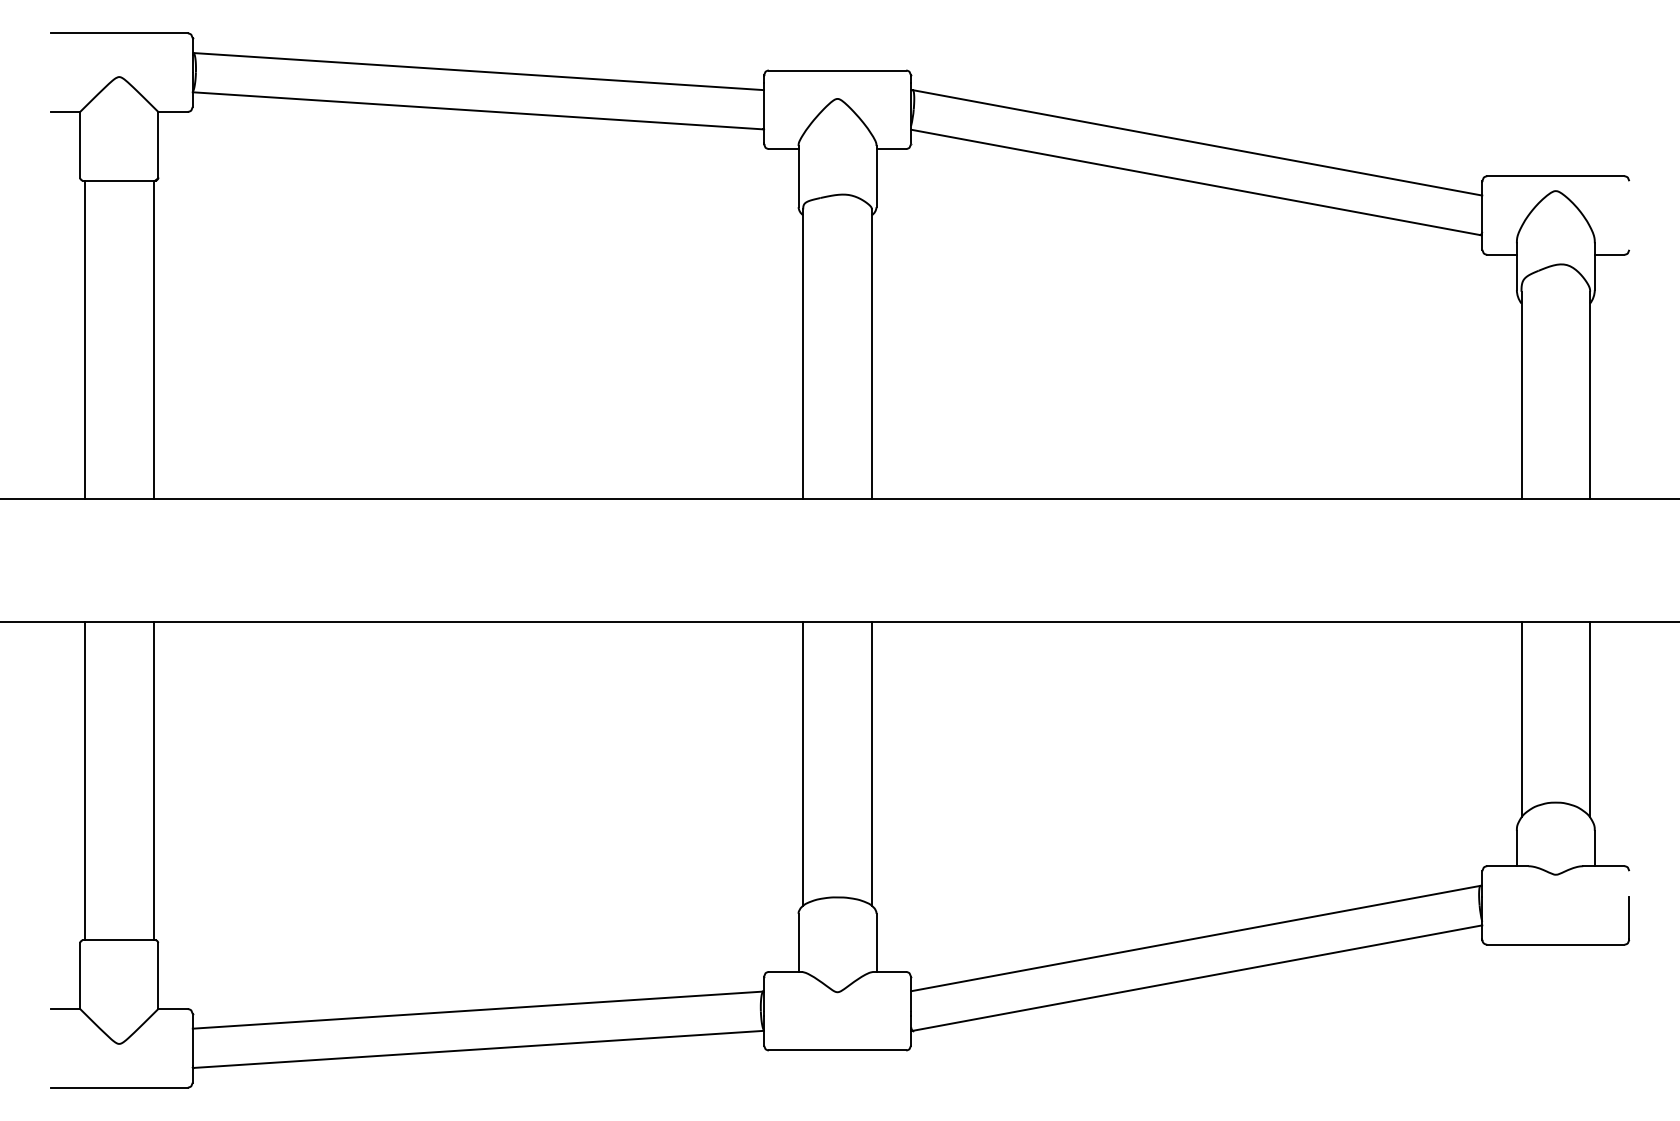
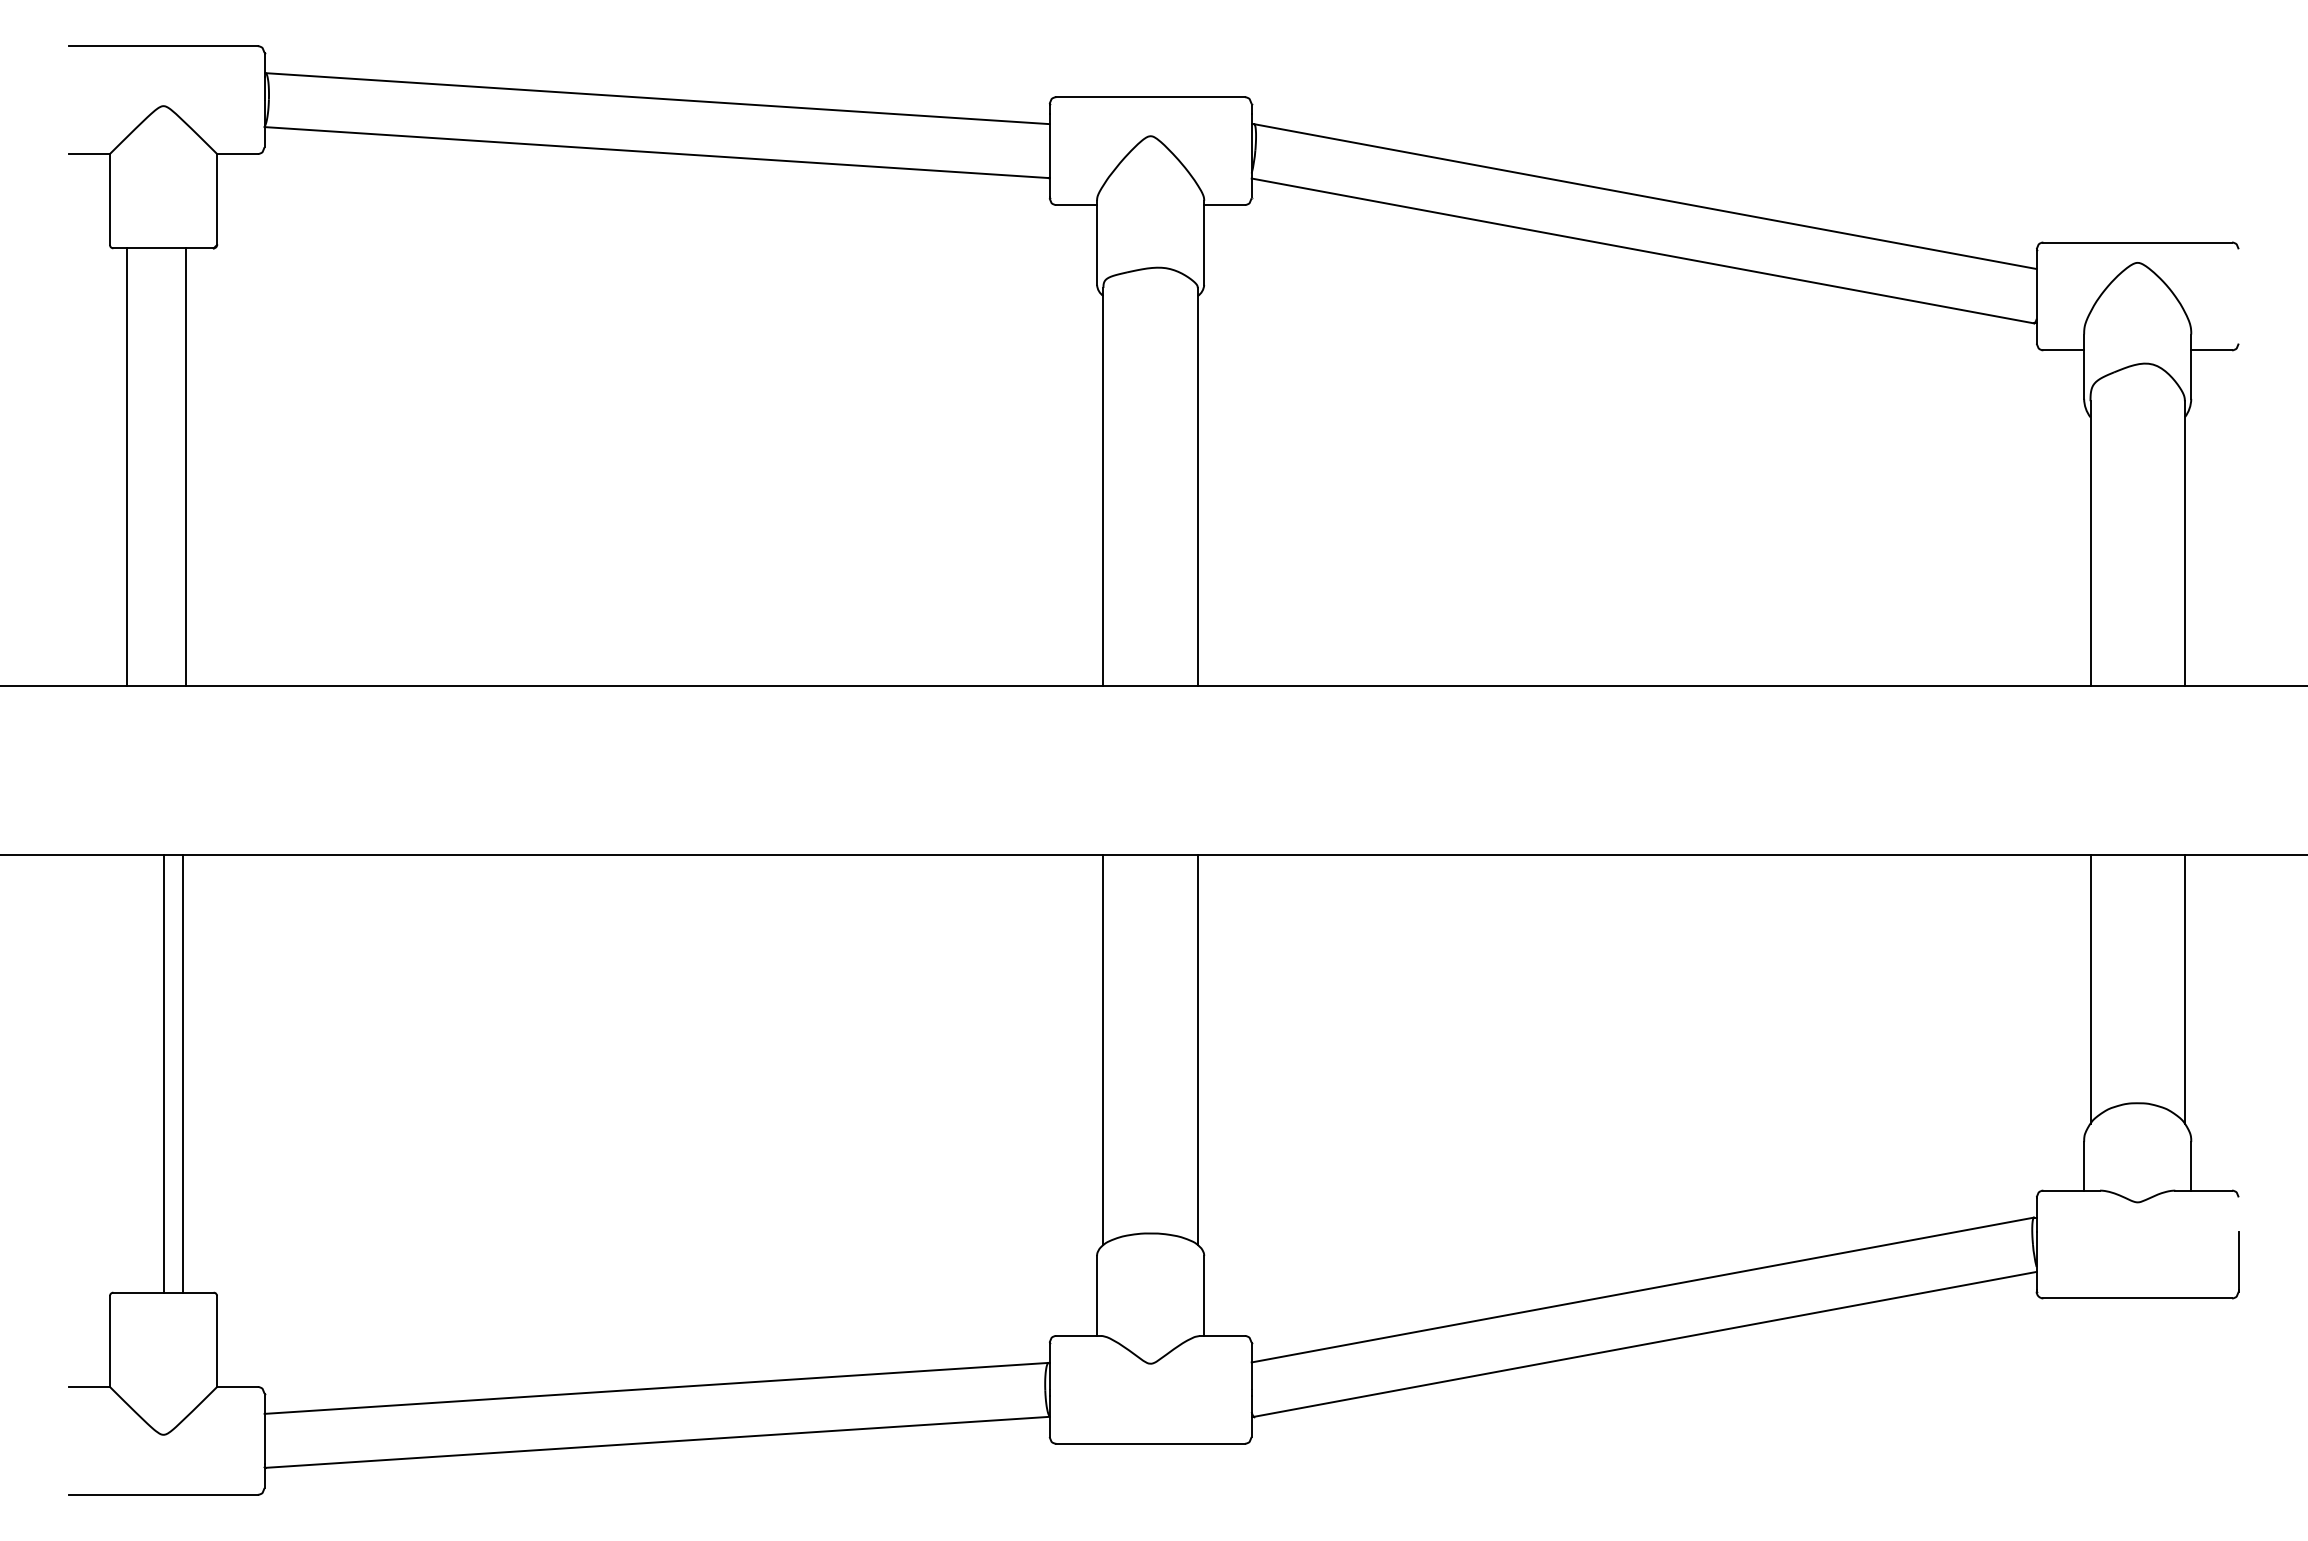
line: (85, 340) -> (186, 467), moved
line: (153, 340) -> (126, 467), moved
line: (85, 780) -> (183, 1073), moved
line: (153, 780) -> (163, 1073), moved

